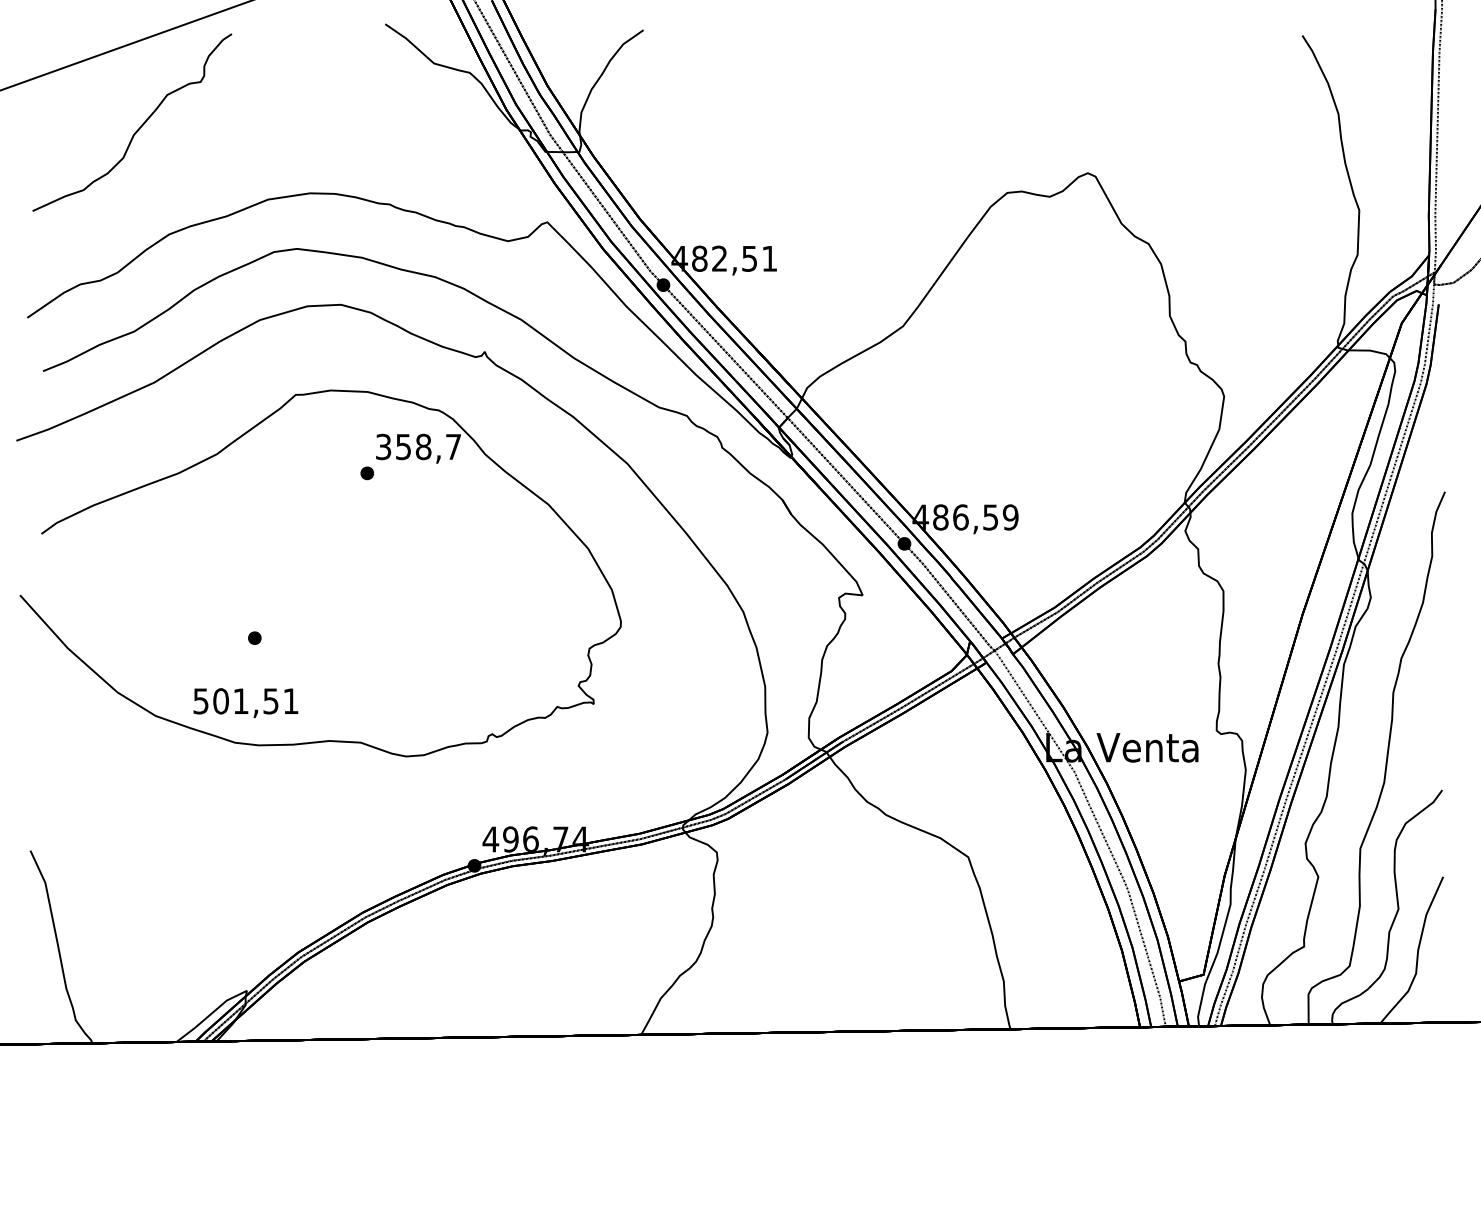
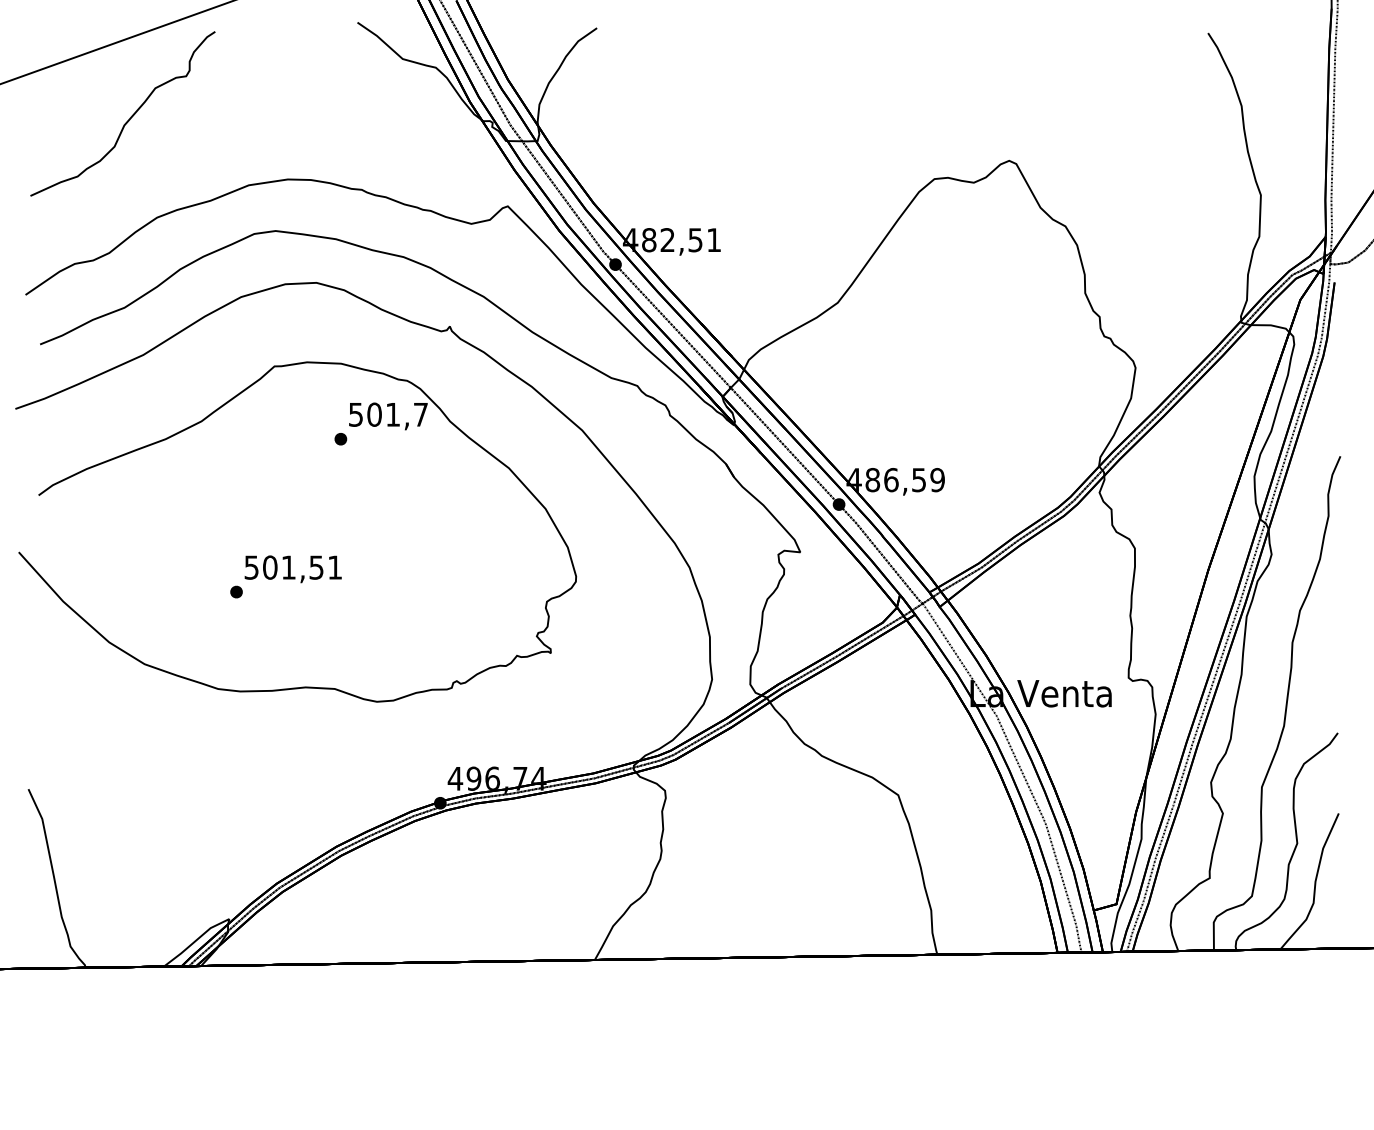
text: (403, 446) -> (374, 414), 358,7 -> 501,7
text: (245, 703) -> (292, 569), moved

